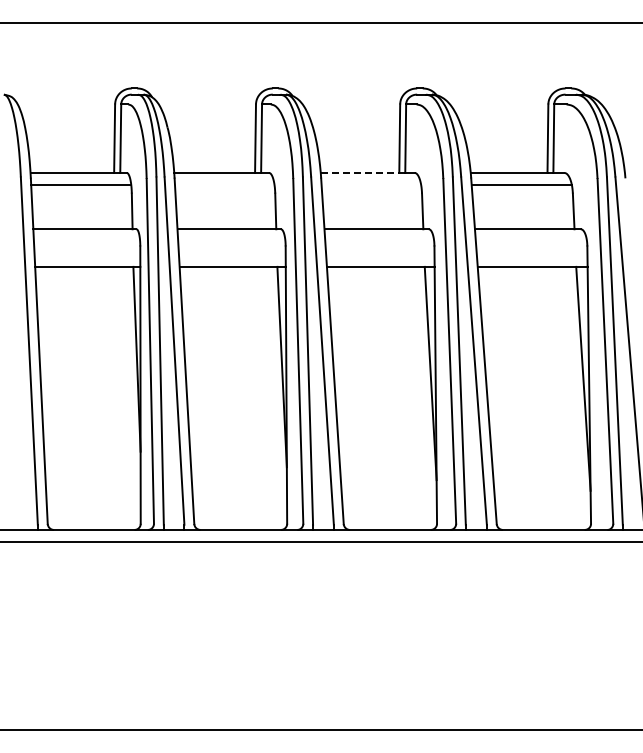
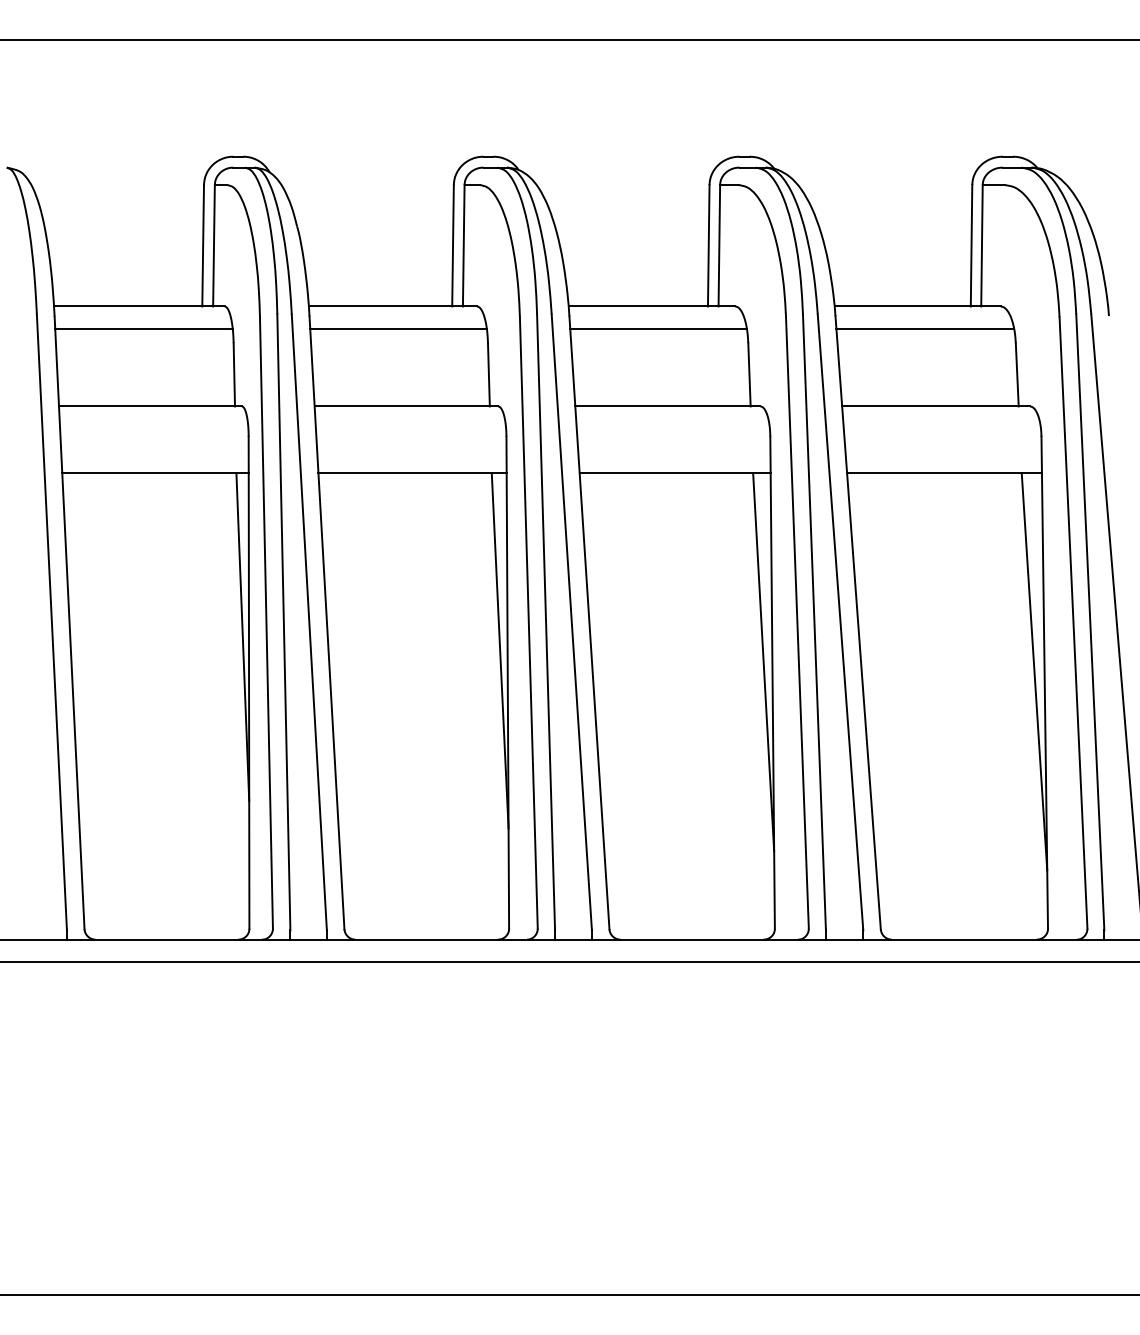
line: (360, 172) -> (639, 305), dashed -> solid
line: (224, 185) -> (397, 328), added
line: (371, 185) -> (658, 328), added

